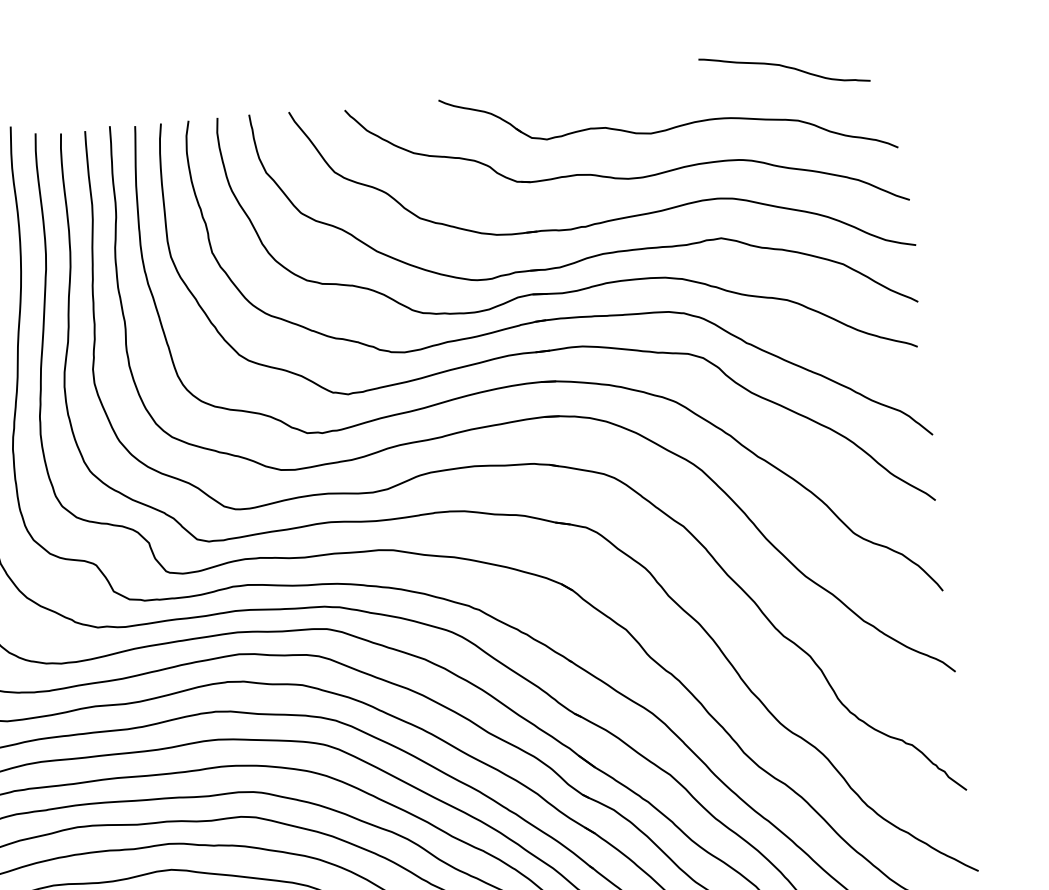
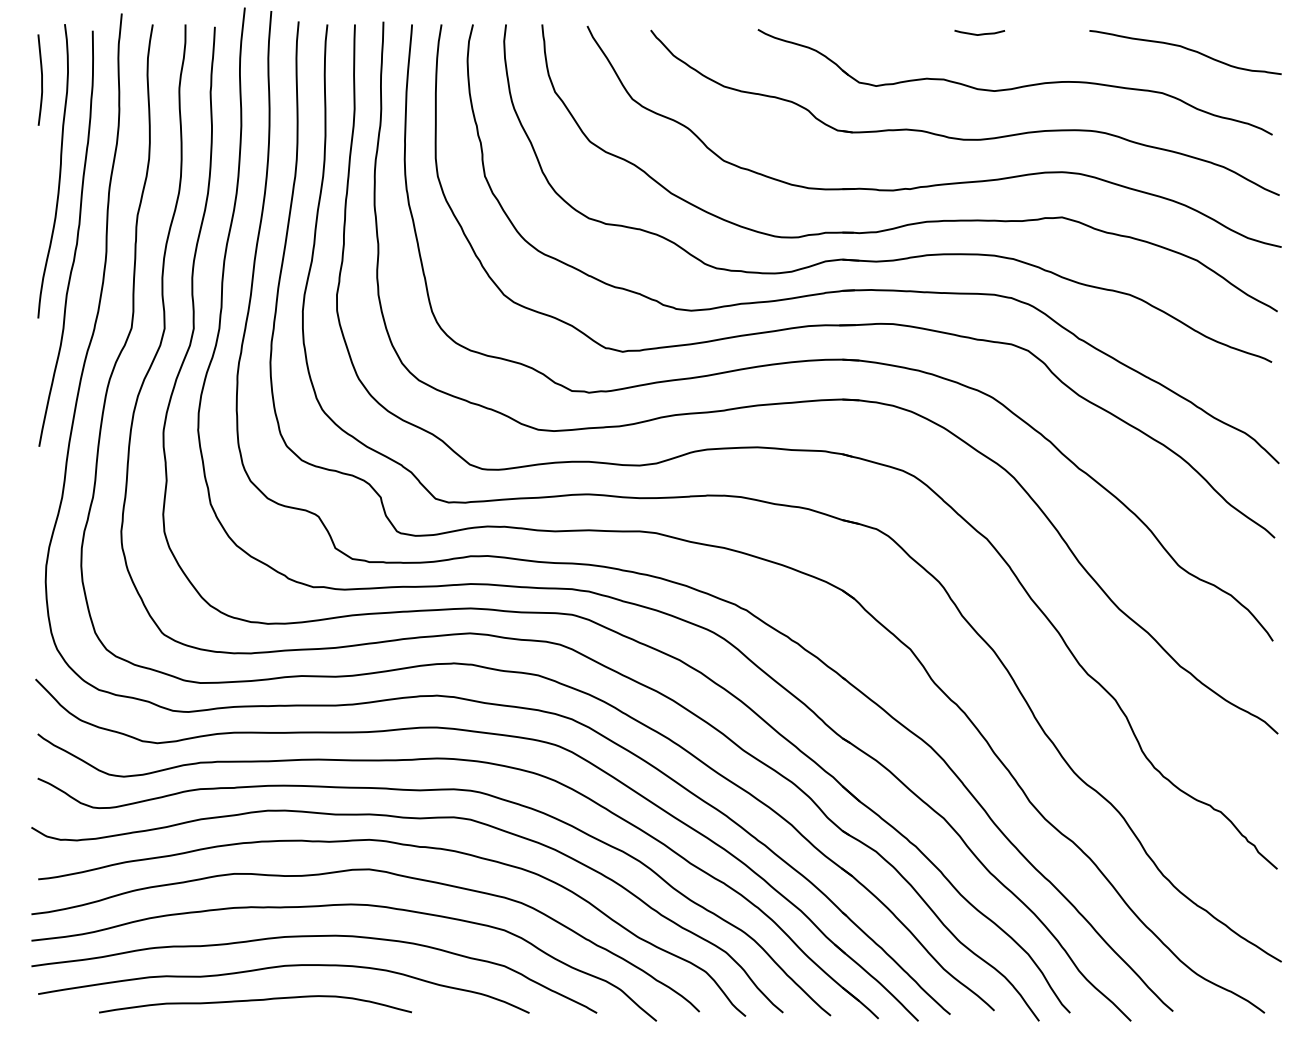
curve: (784, 67) -> (1185, 49), moved
curve: (632, 84) -> (979, 33), added

